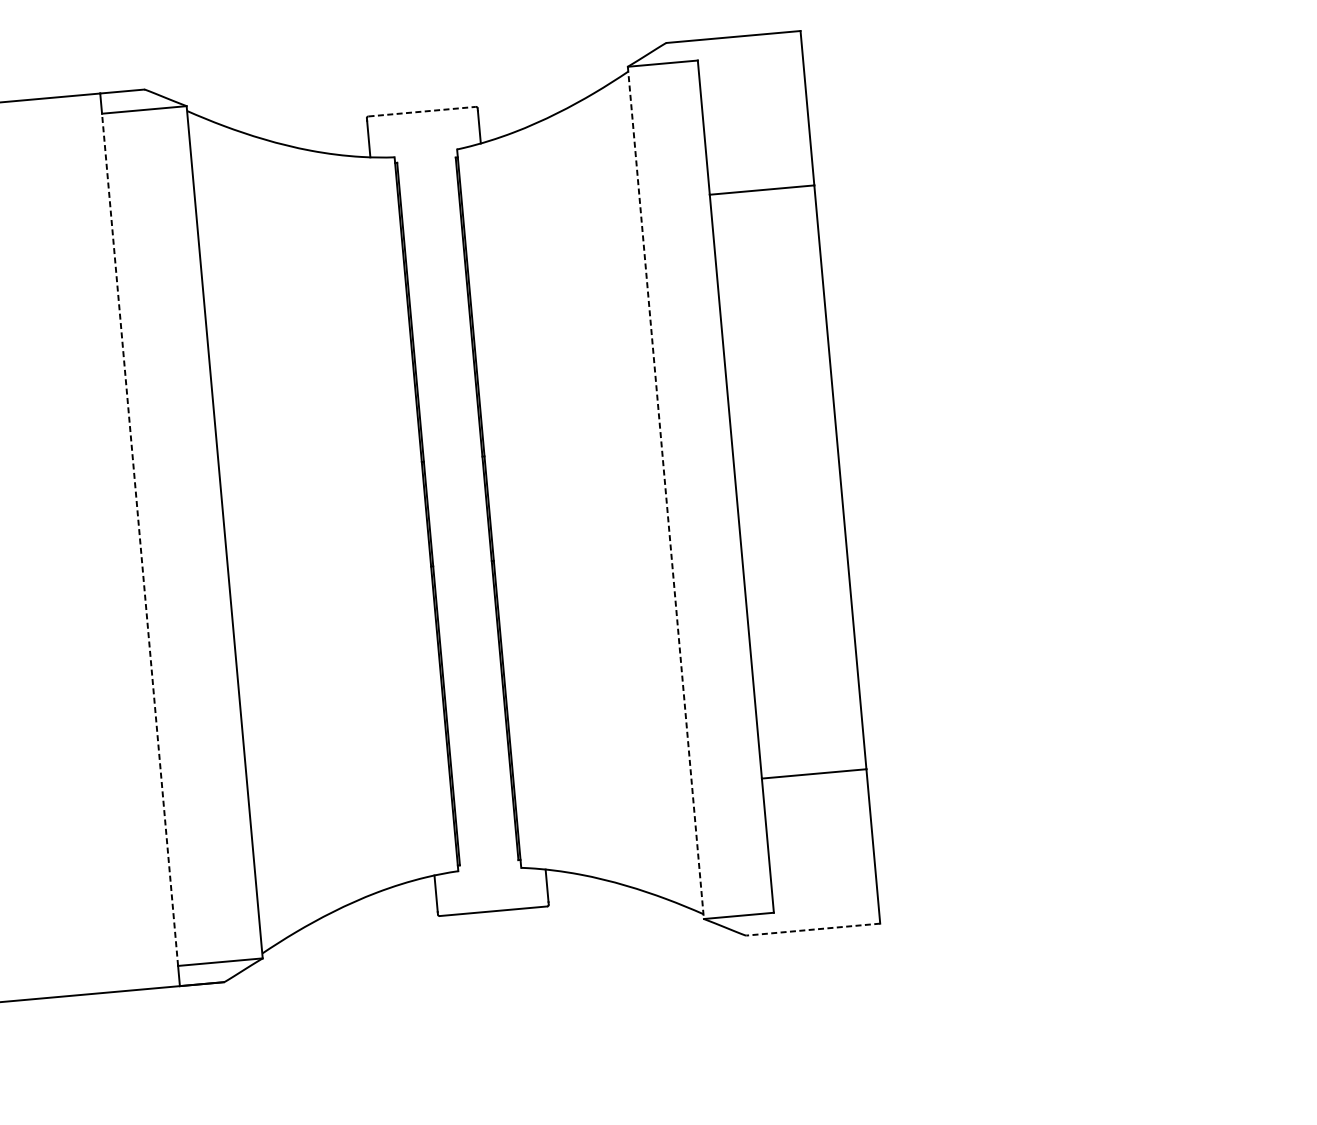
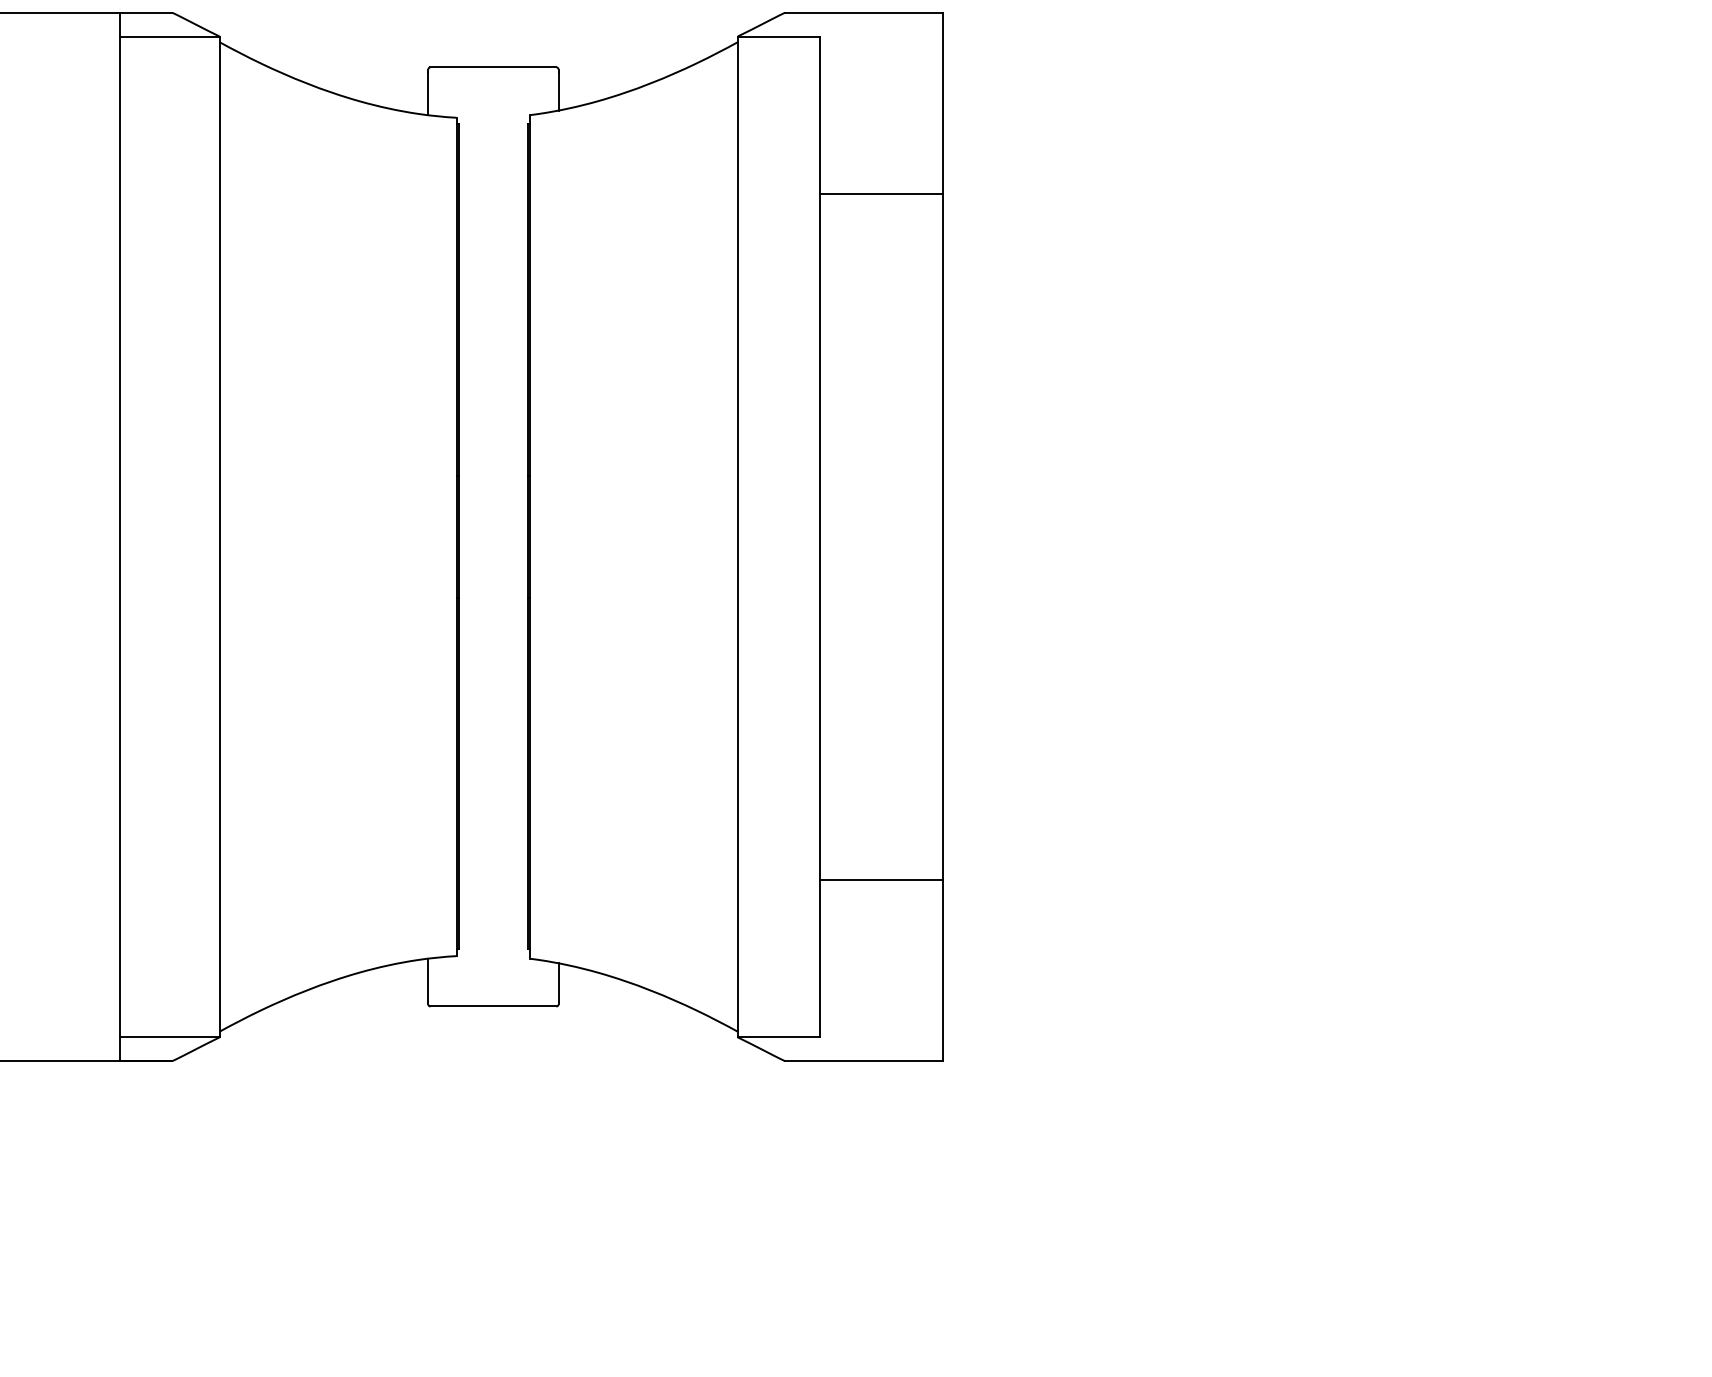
line: (422, 111) -> (493, 67), dashed -> solid
line: (665, 493) -> (737, 537), dashed -> solid
line: (140, 539) -> (120, 536), dashed -> solid
line: (813, 929) -> (864, 1061), dashed -> solid

